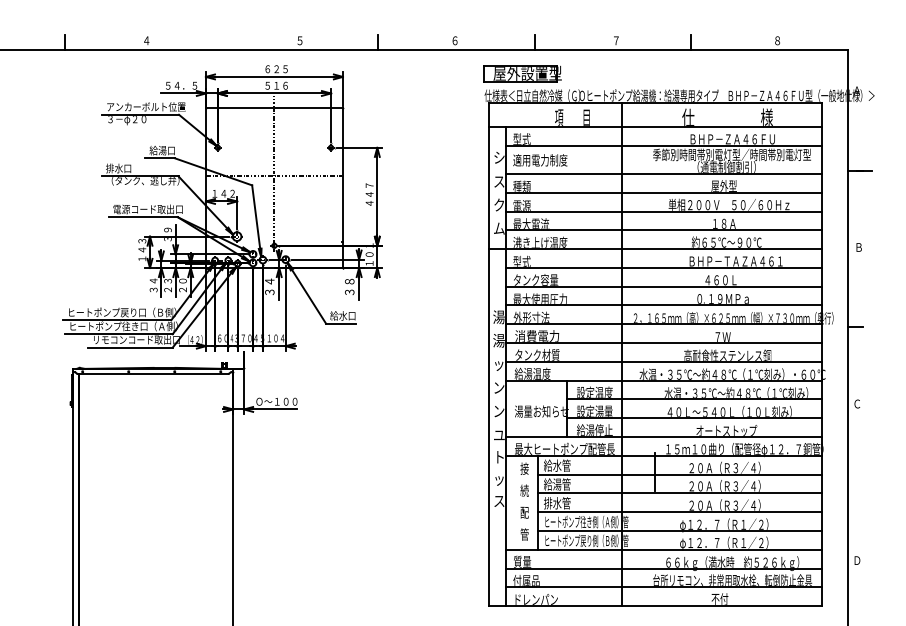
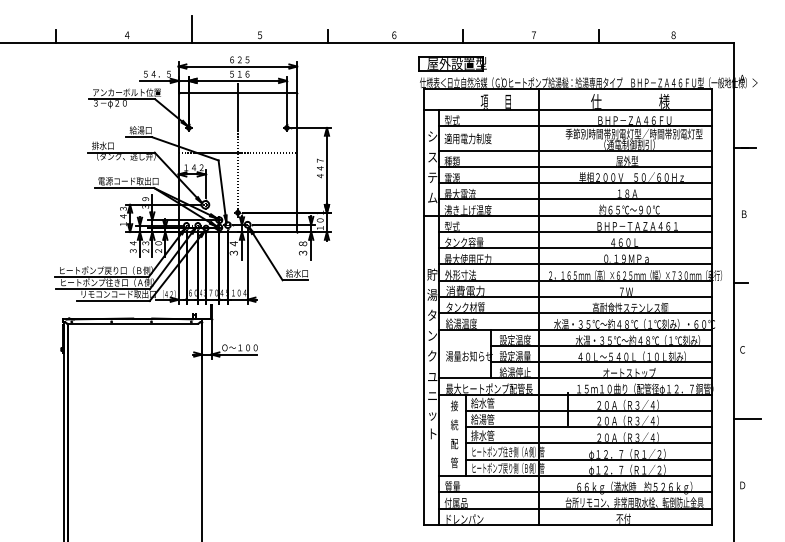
line: (220, 34) -> (191, 29), added
text: (499, 205) -> (432, 177), ク -> テ
text: (499, 317) -> (432, 274), 湯 -> 貯
text: (499, 364) -> (432, 315), ッ -> タ
text: (499, 410) -> (432, 355), ン -> ク
text: (499, 456) -> (432, 395), ト -> ニ
line: (862, 484) -> (747, 419), added
text: (499, 500) -> (432, 433), ス -> ト

